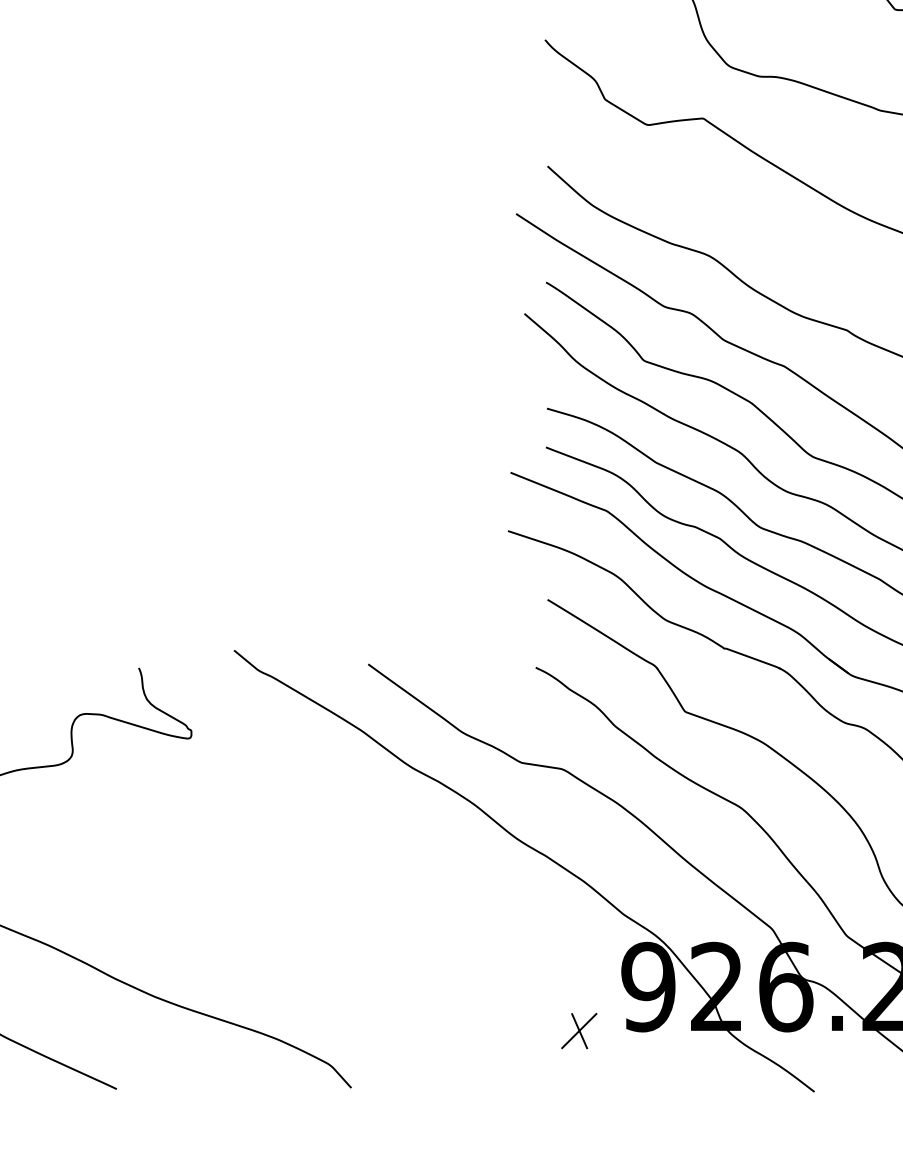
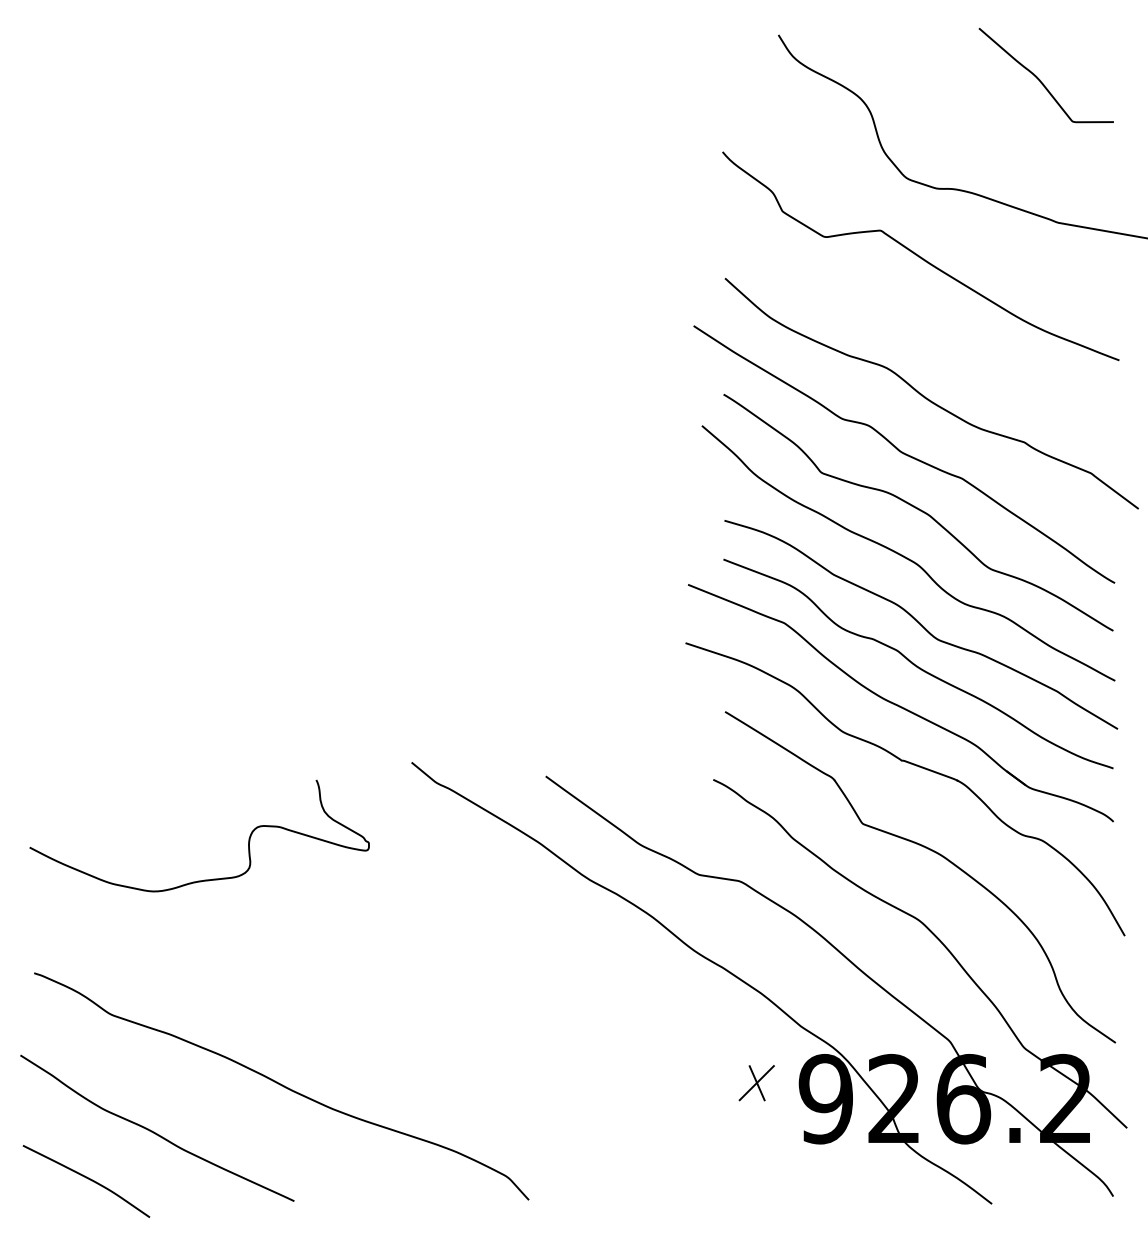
part: (578, 1031) -> (756, 1083), moved

